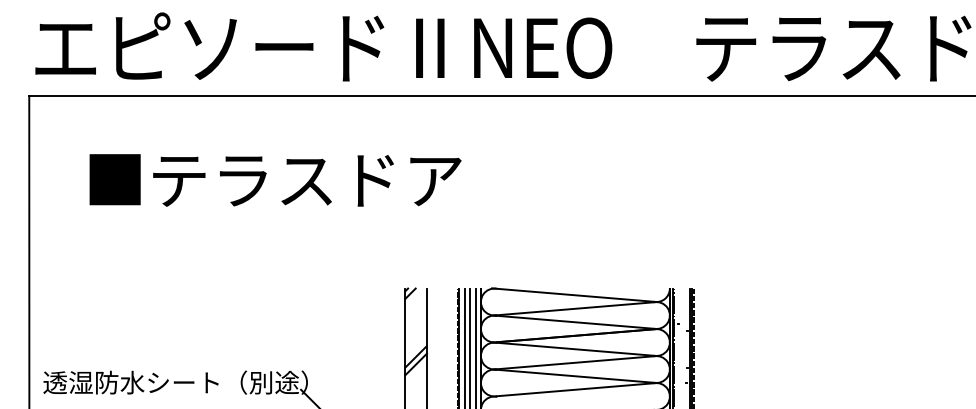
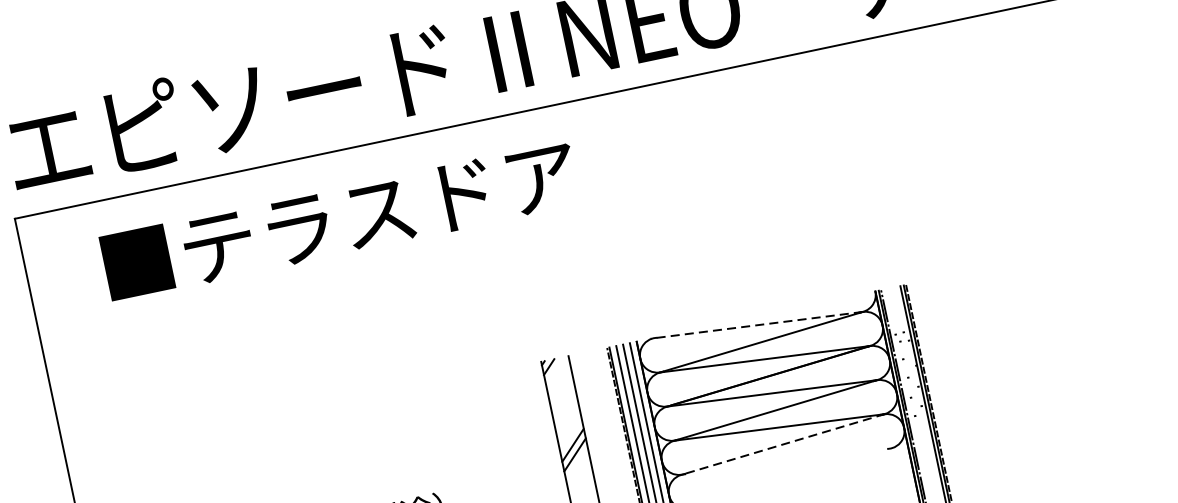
text: (275, 180) -> (340, 220), moved
line: (574, 295) -> (756, 325), solid -> dashed
line: (577, 389) -> (785, 443), solid -> dashed

